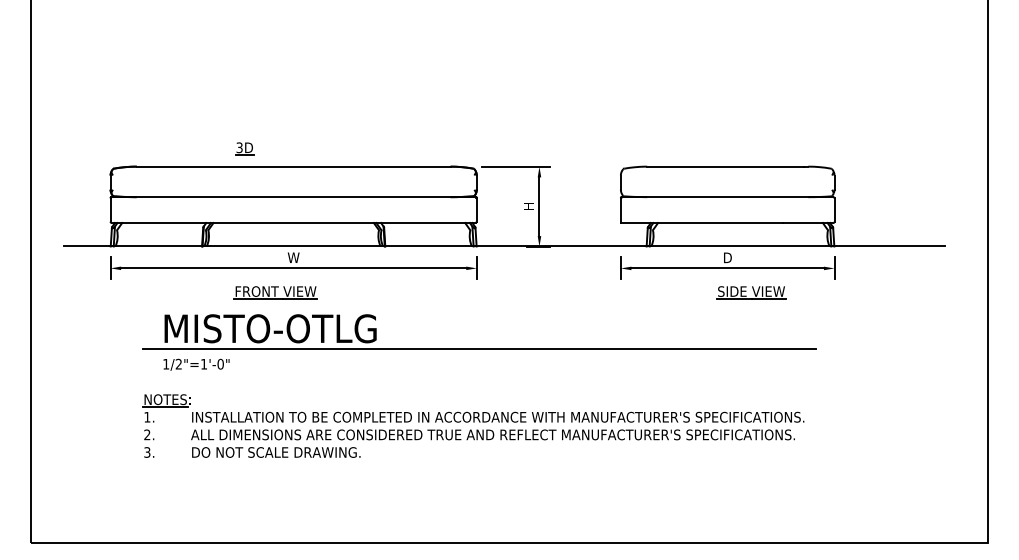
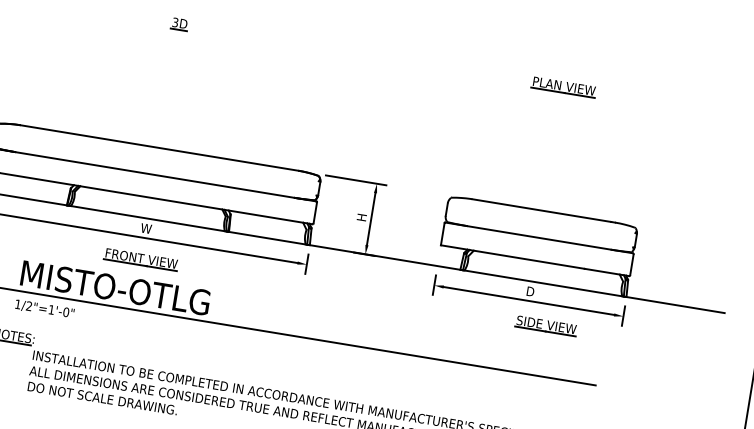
part: (727, 26) -> (563, 86), added
part: (244, 148) -> (179, 23), moved
part: (275, 292) -> (141, 259), moved

